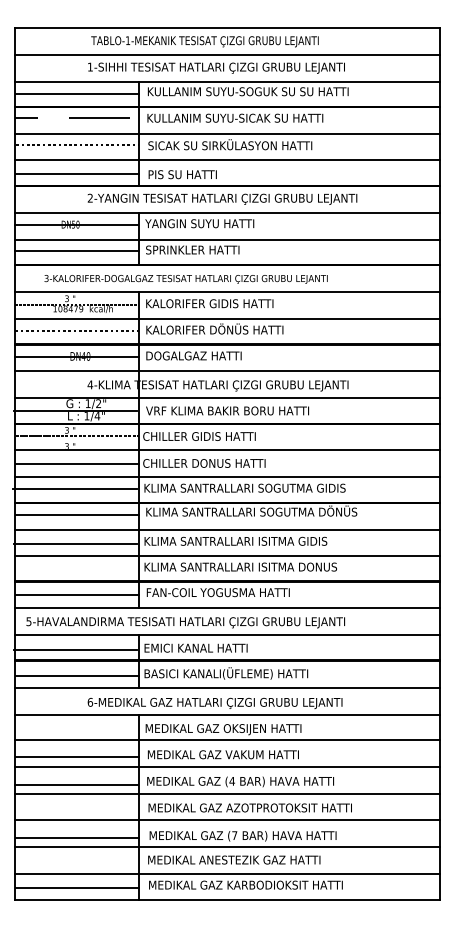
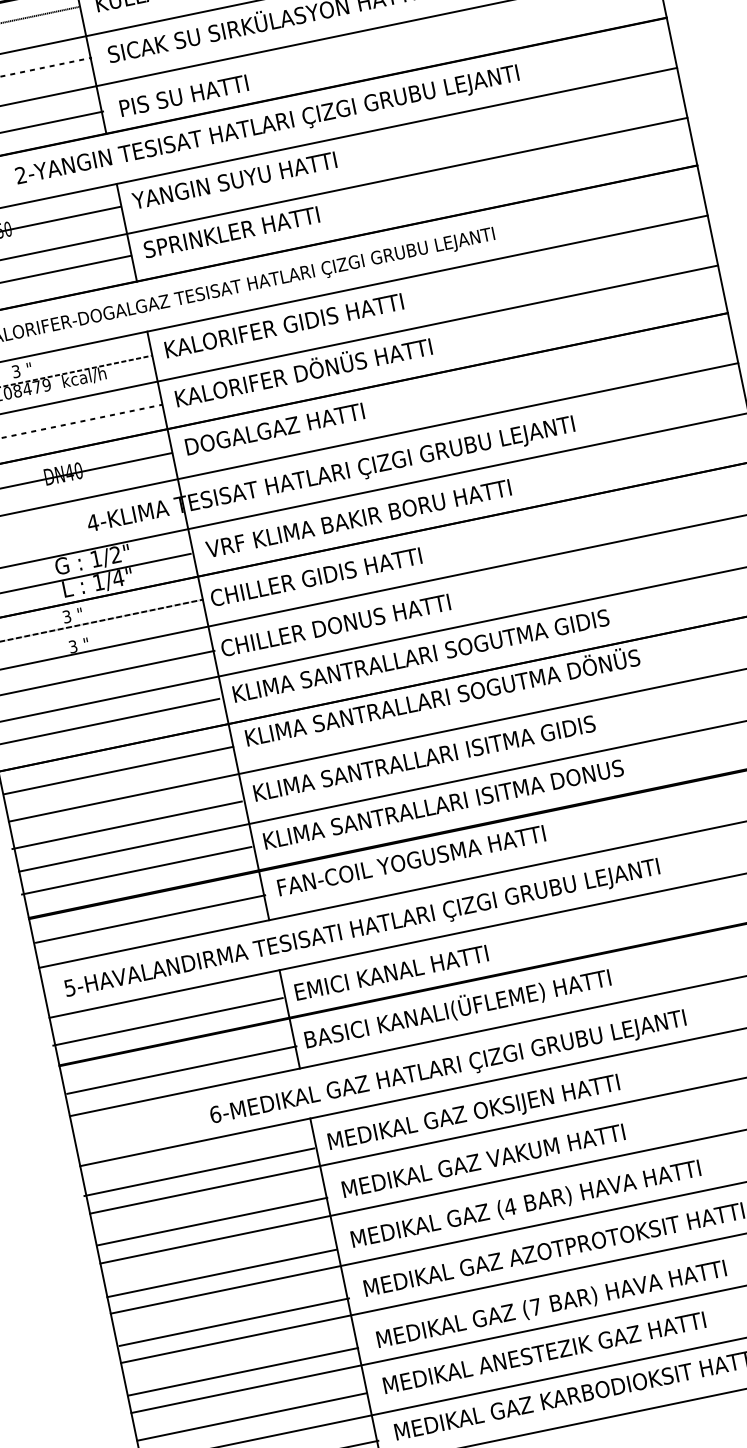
line: (75, 568) -> (136, 870), added
line: (75, 730) -> (198, 1172), added
line: (77, 811) -> (233, 1322), added
line: (76, 861) -> (251, 1416), added

